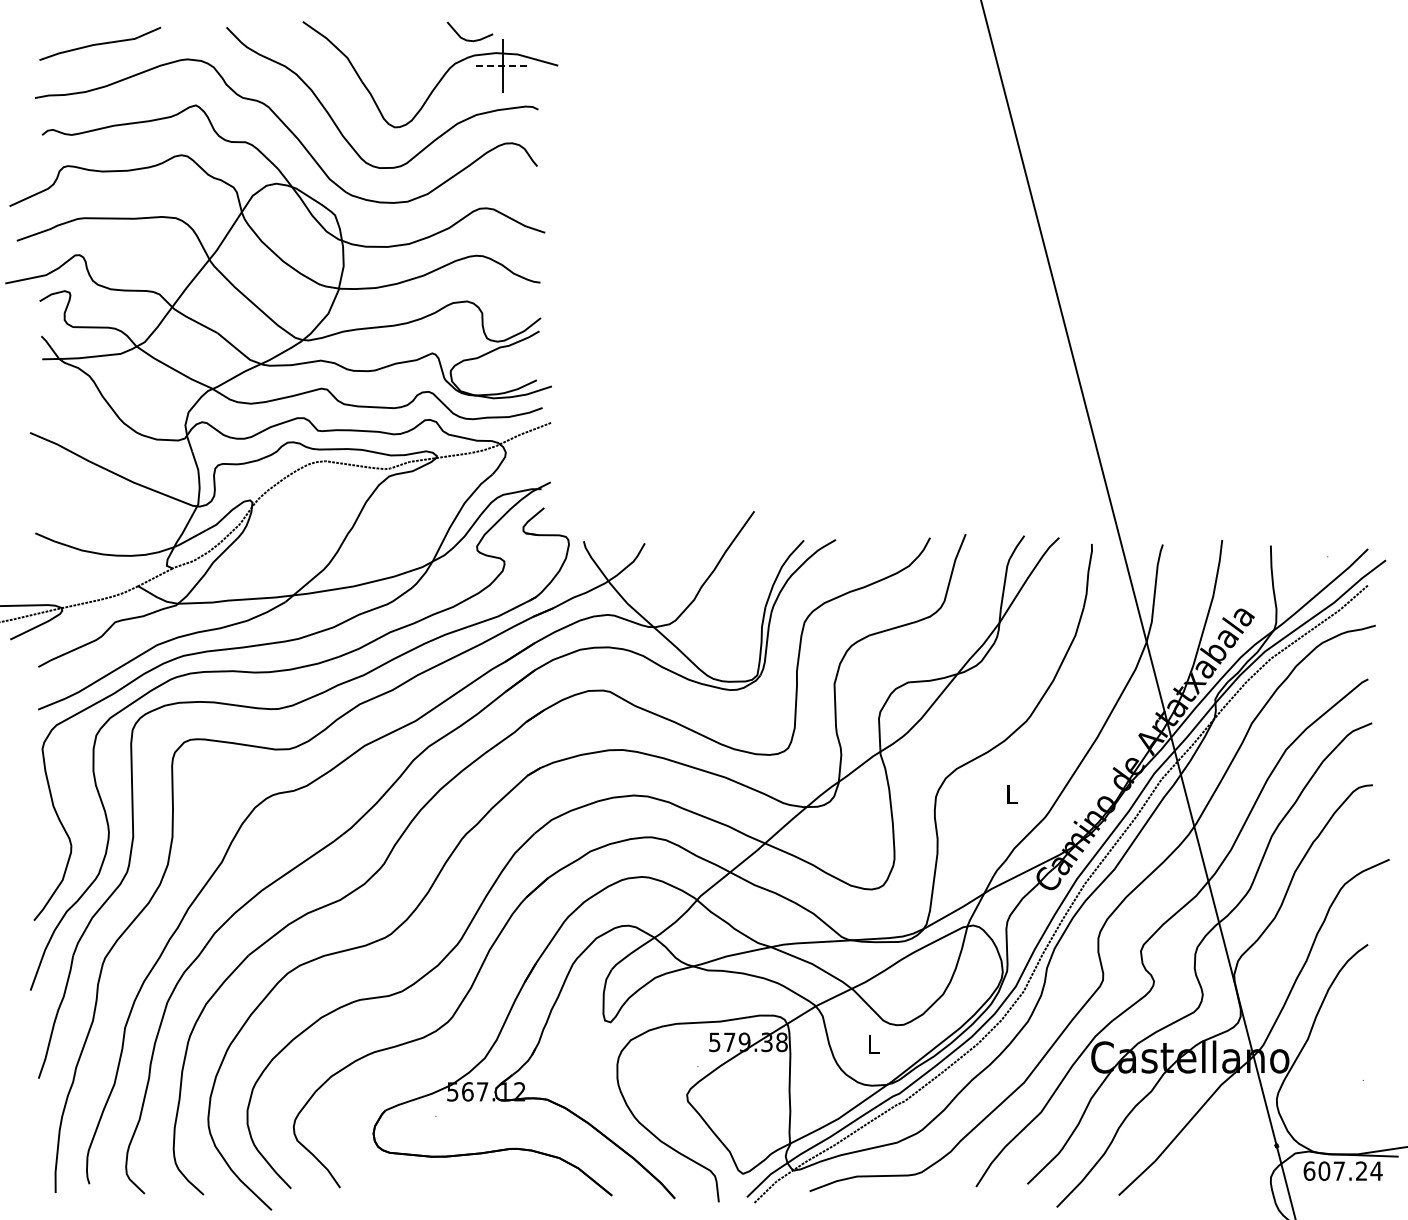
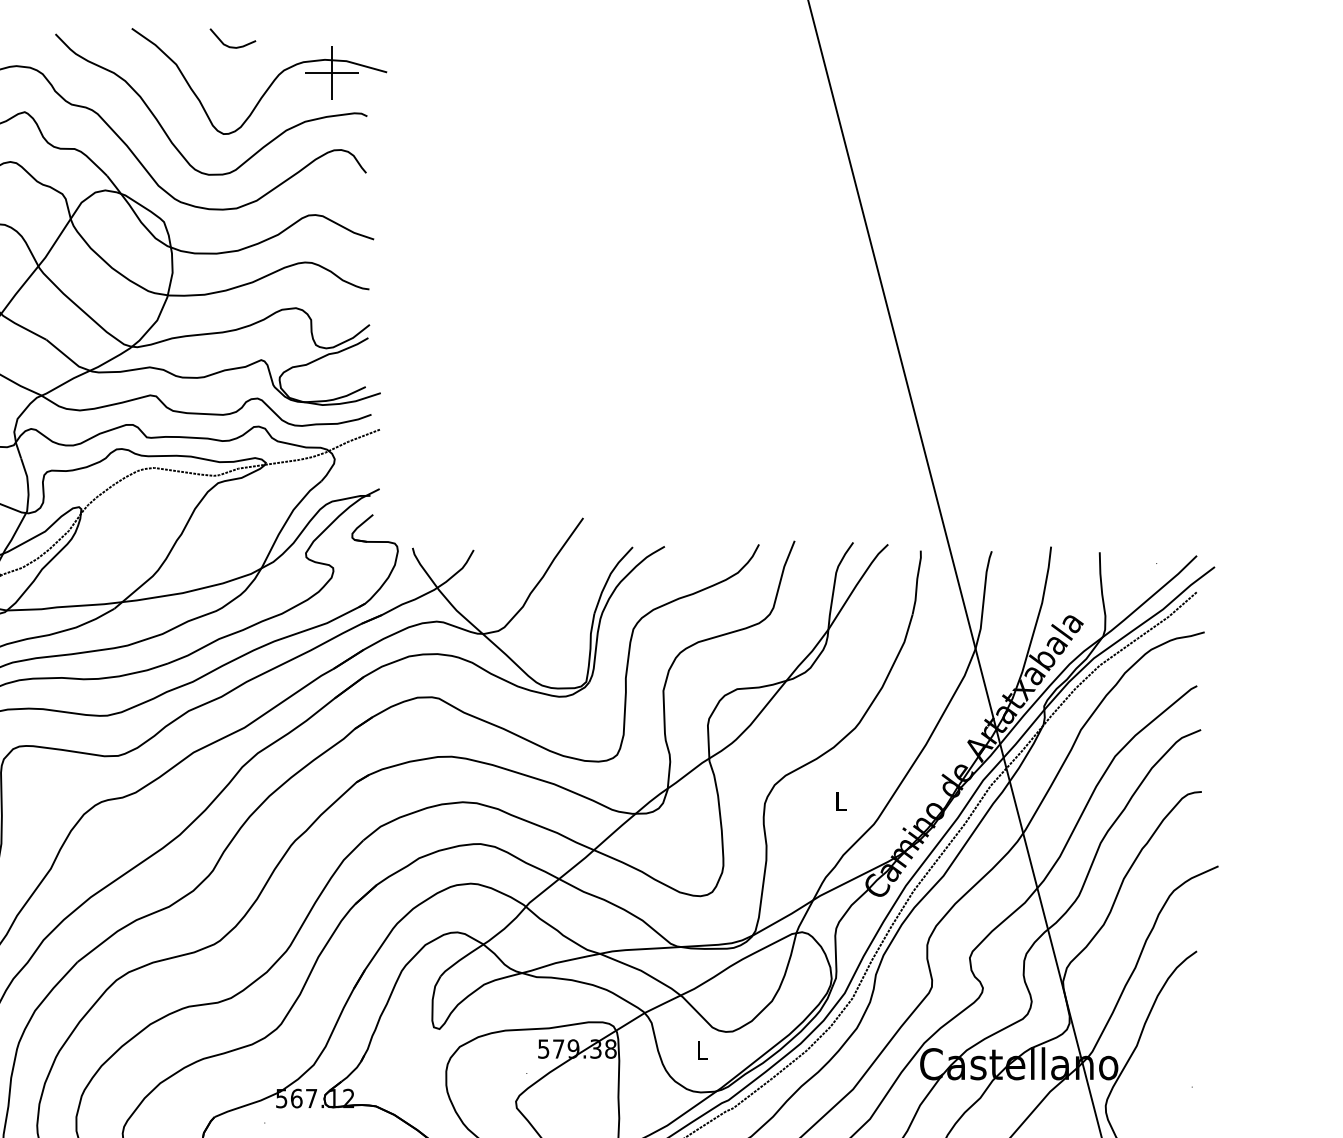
curve: (469, 39) -> (232, 46), moved
line: (503, 66) -> (332, 73), dashed -> solid

